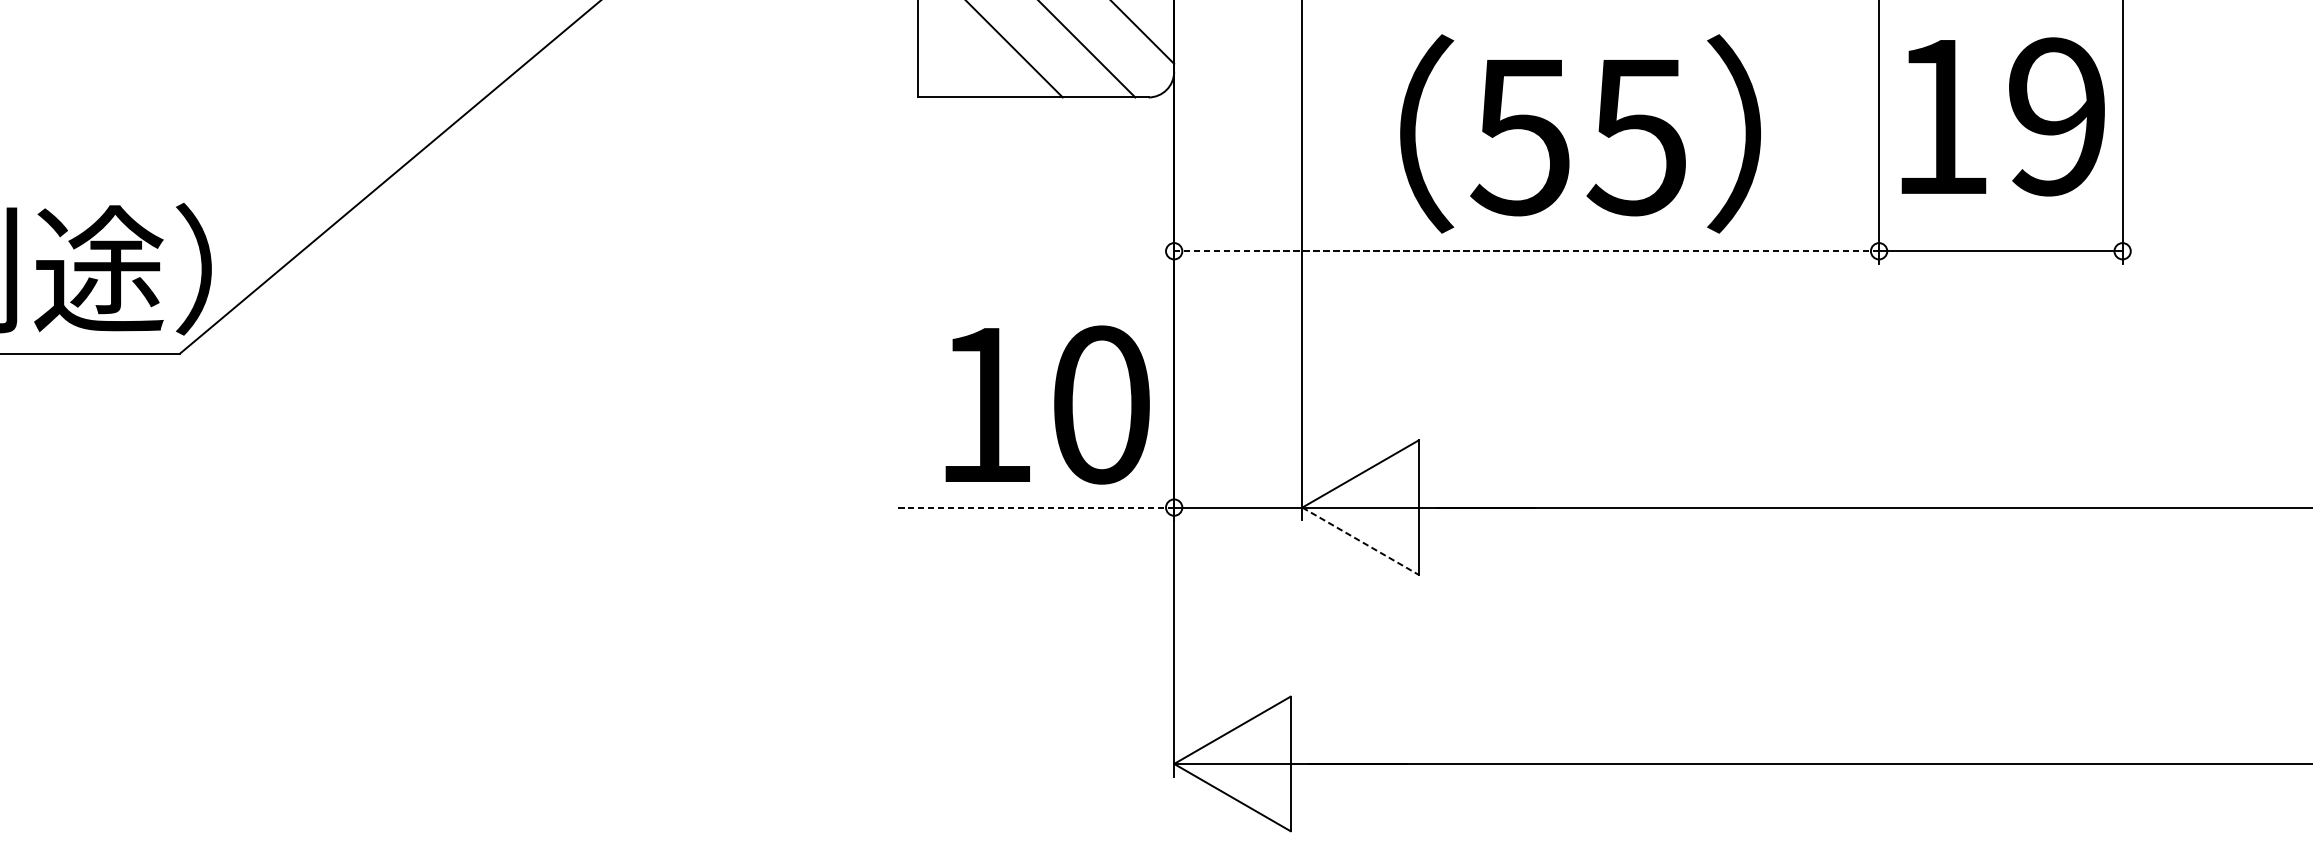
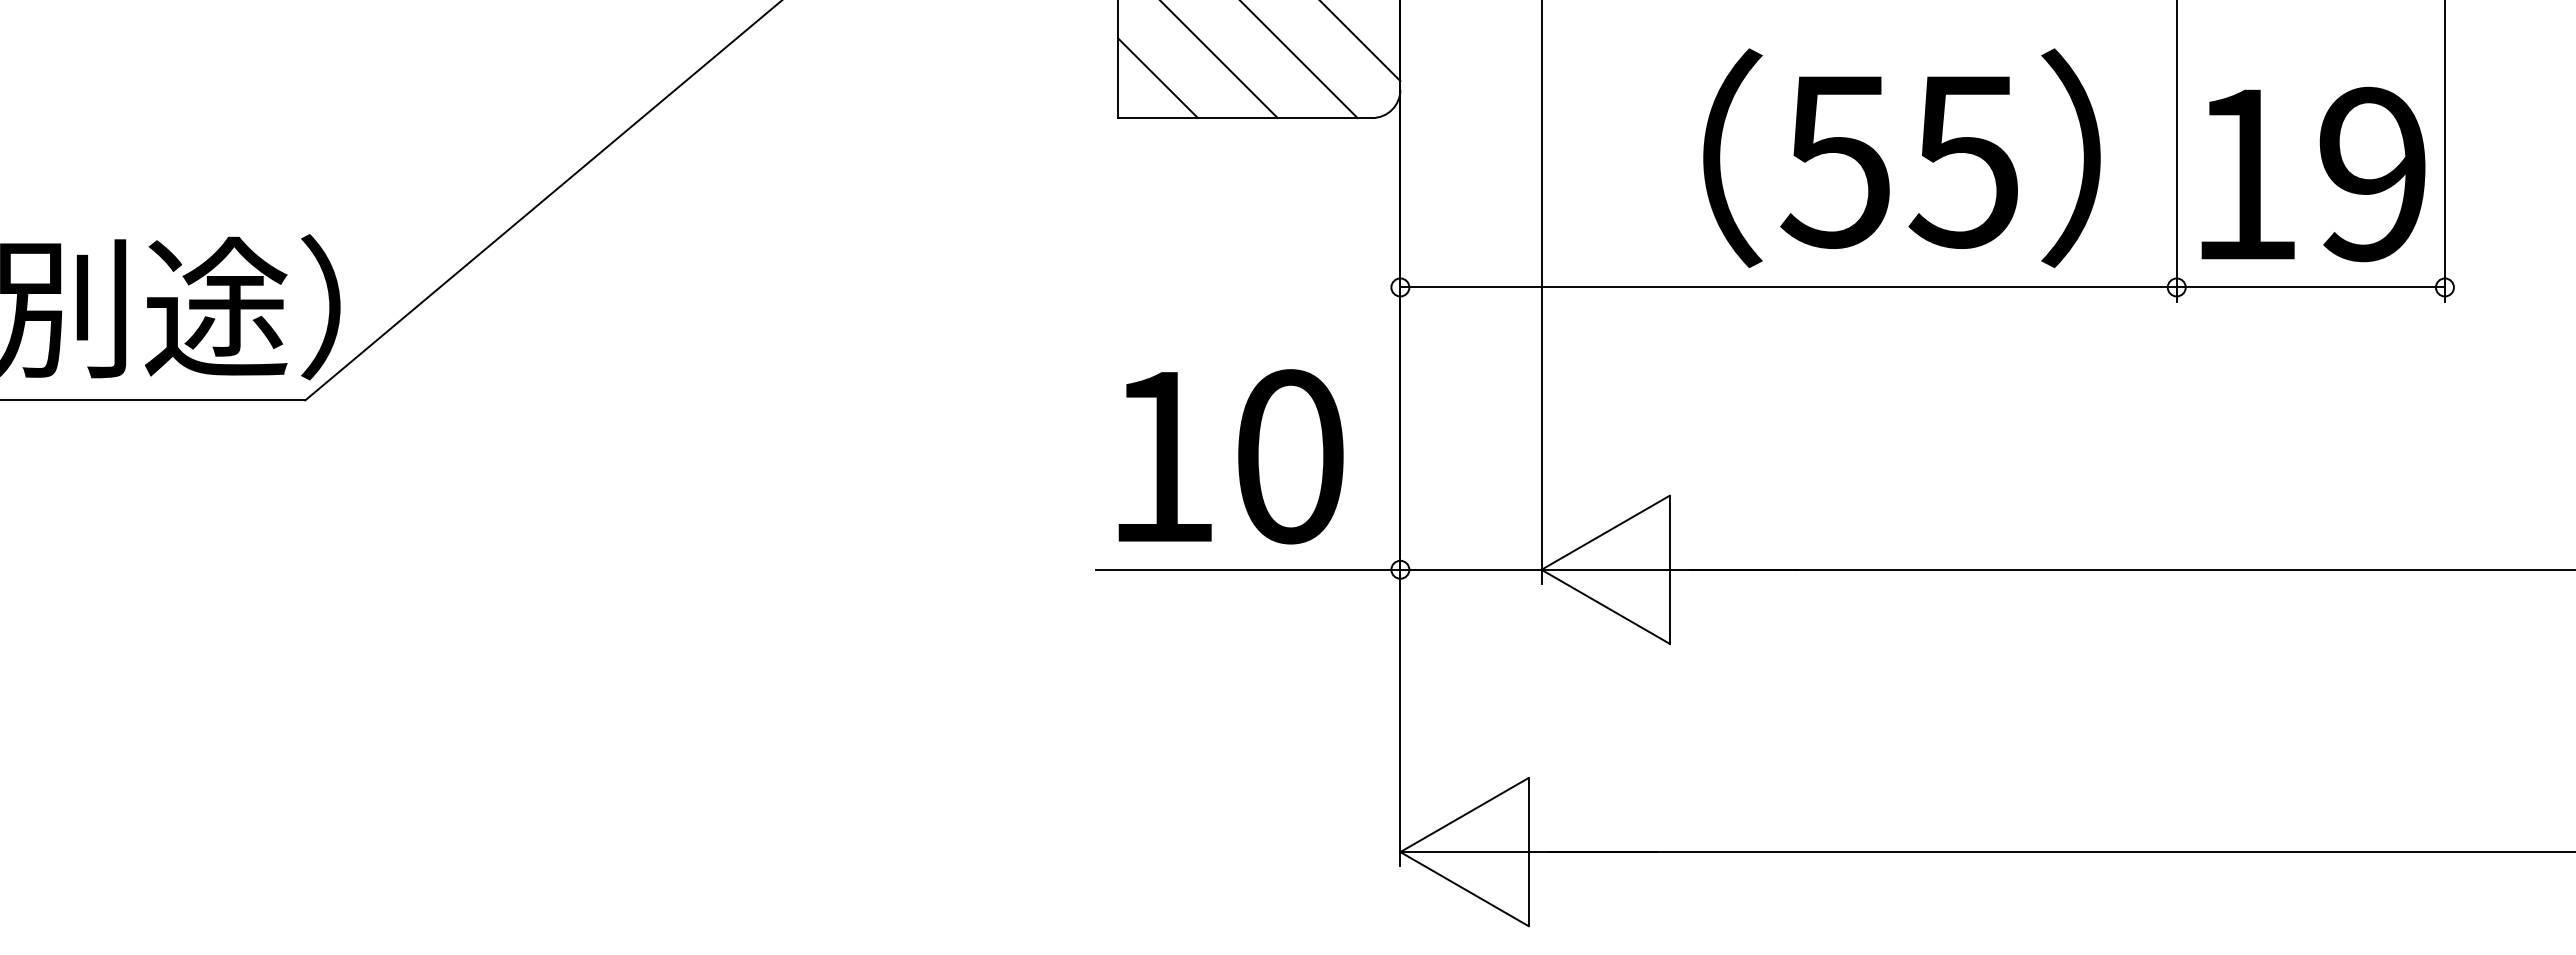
line: (953, 61) -> (1157, 78), added
text: (2003, 116) -> (2313, 174), moved
text: (1580, 133) -> (1901, 157), moved
line: (1526, 251) -> (1788, 287), dashed -> solid
text: (1047, 404) -> (1230, 456), moved
line: (1035, 507) -> (1247, 569), dashed -> solid
line: (1361, 541) -> (1606, 607), dashed -> solid

